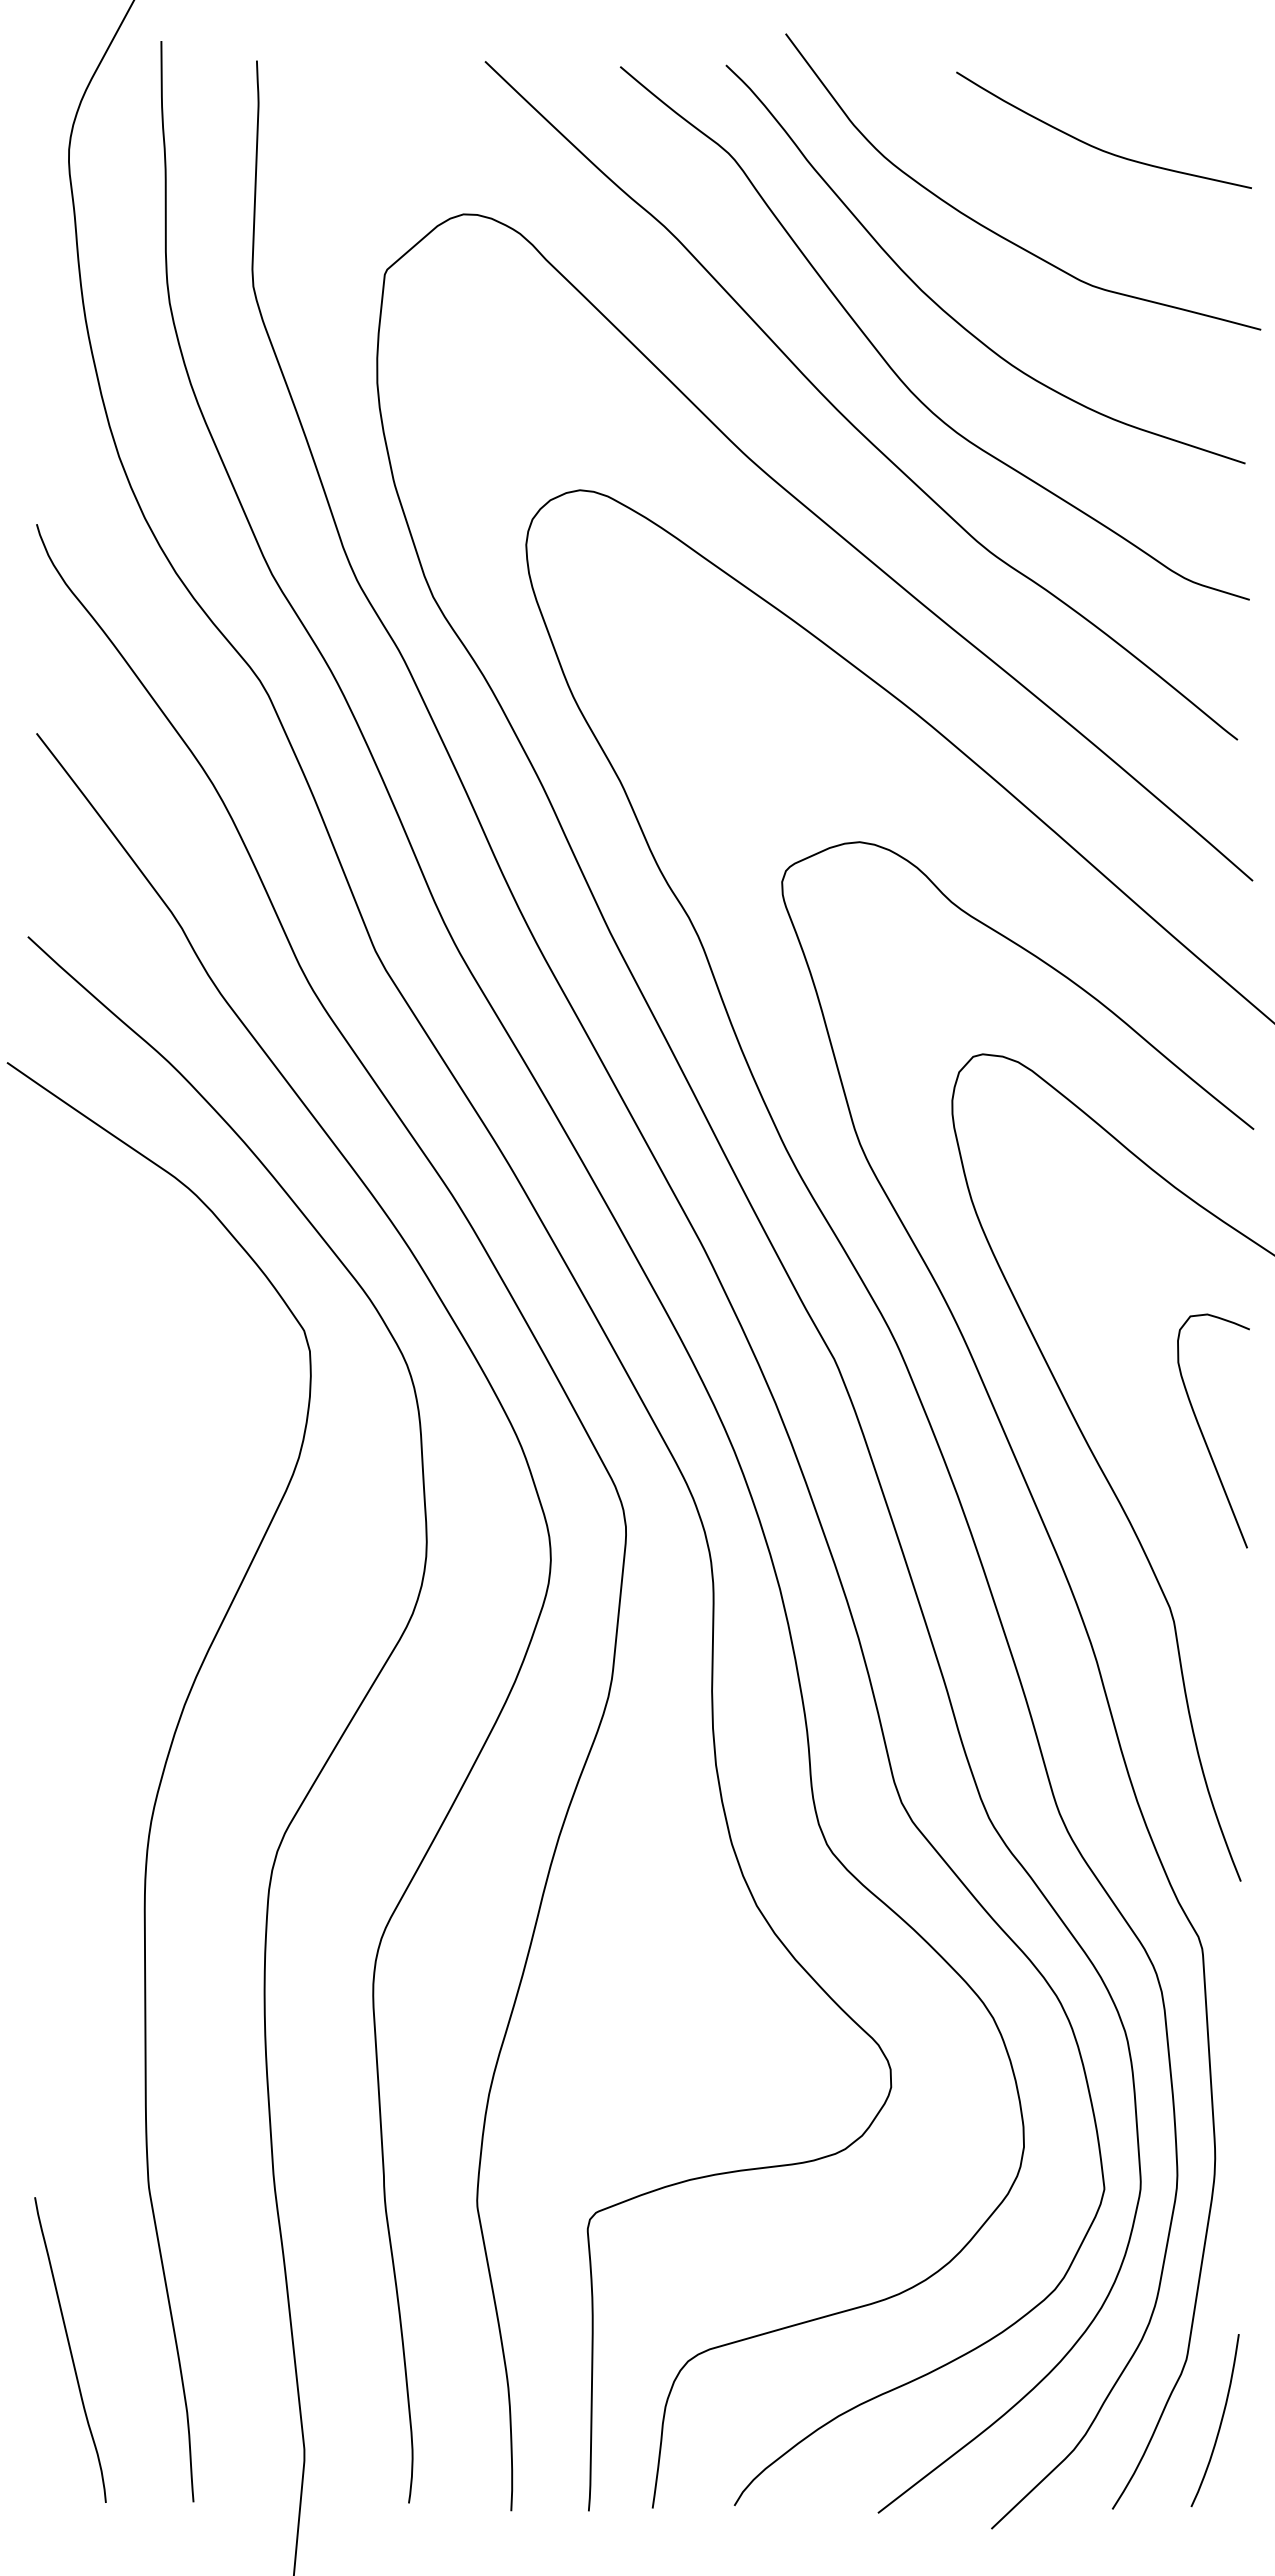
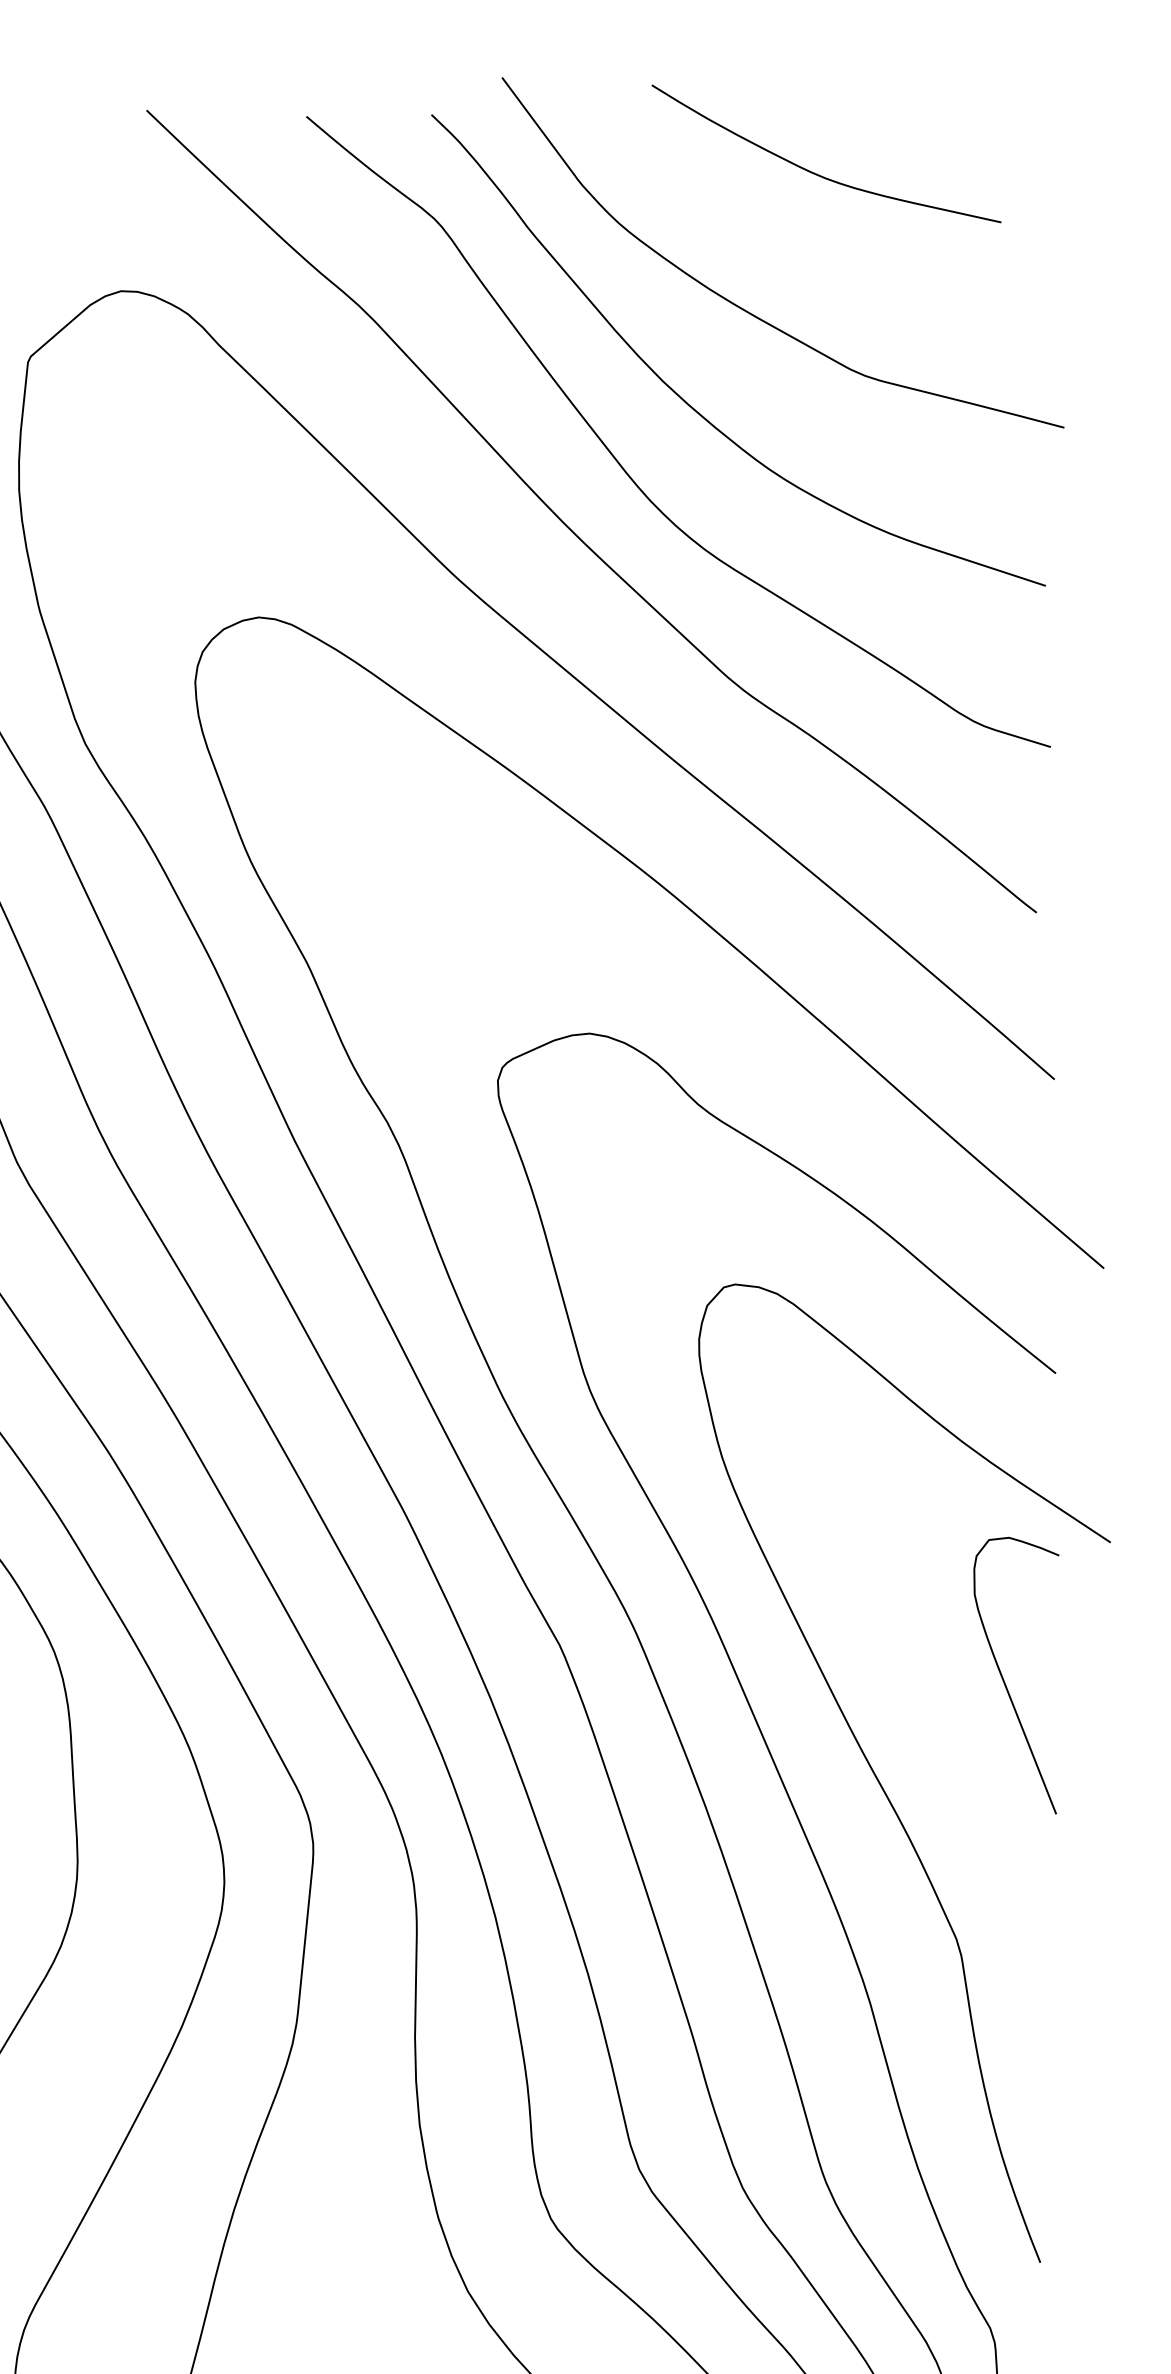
curve: (1095, 146) -> (816, 173), moved
curve: (1203, 1434) -> (1004, 1679), moved

